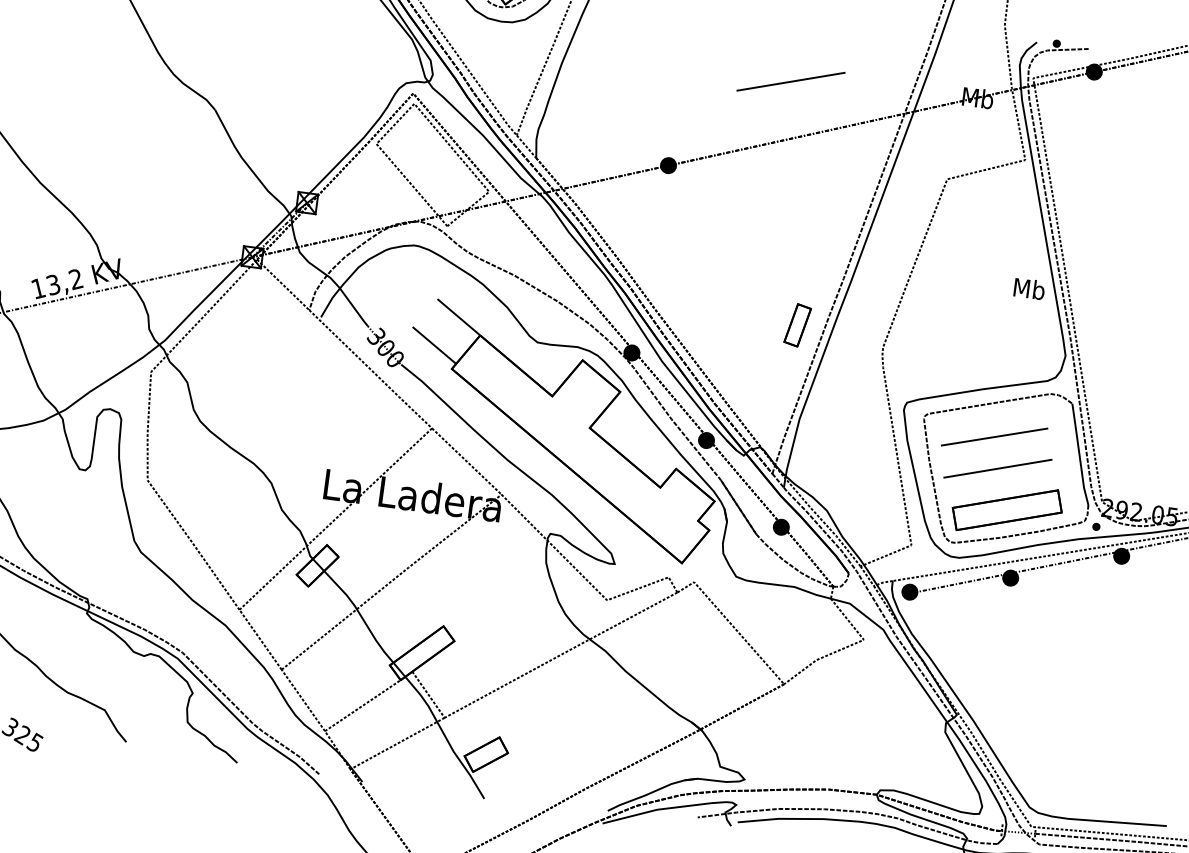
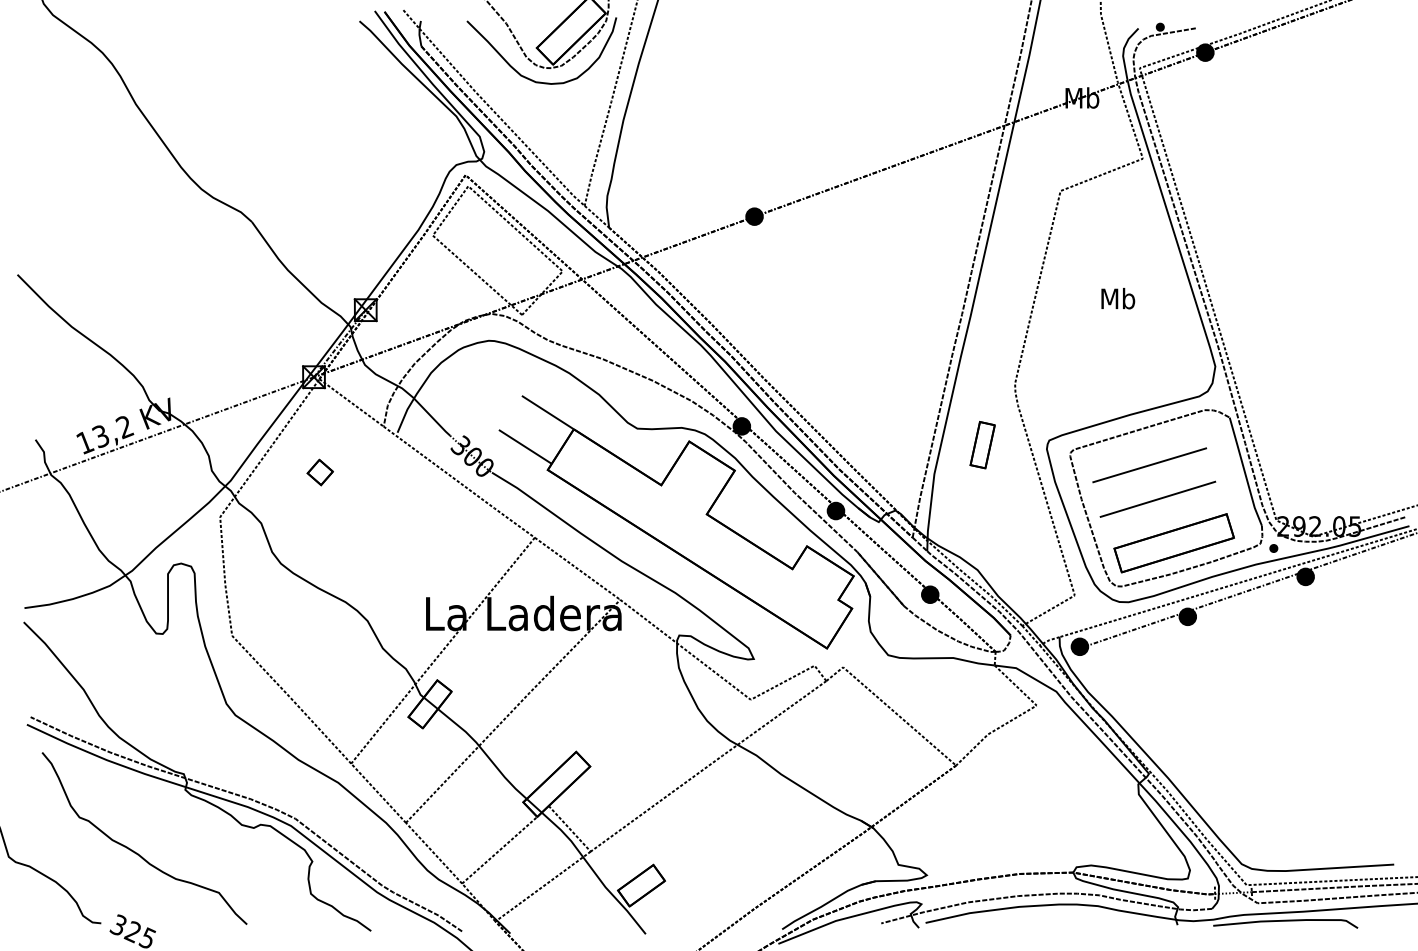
line: (790, 80) -> (875, 106), removed
text: (1029, 288) -> (1118, 298), moved
part: (797, 325) -> (982, 445), moved
part: (245, 343) -> (319, 472), added

